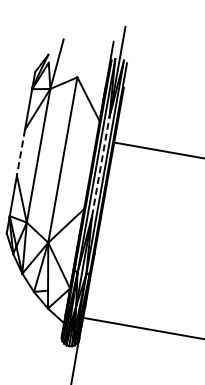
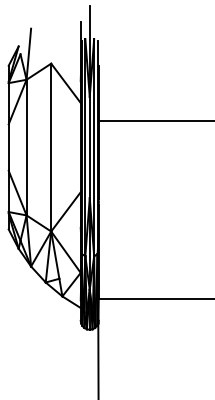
line: (20, 153) -> (8, 148), dashed -> solid
line: (100, 166) -> (89, 147), dashed -> solid

